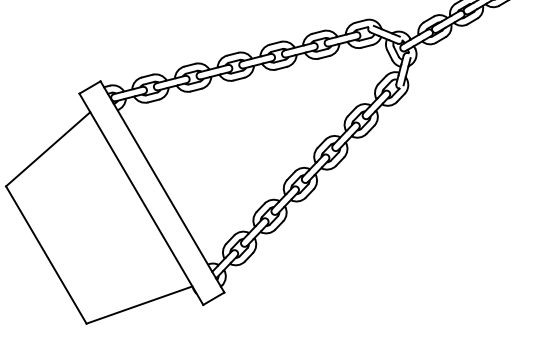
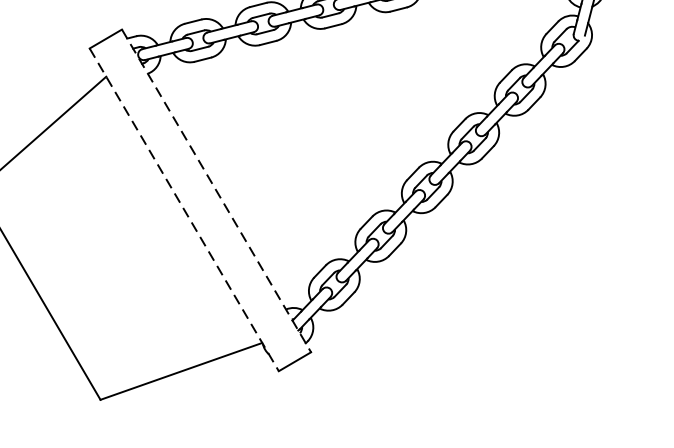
line: (162, 187) -> (216, 191), solid -> dashed
line: (141, 199) -> (184, 210), solid -> dashed

